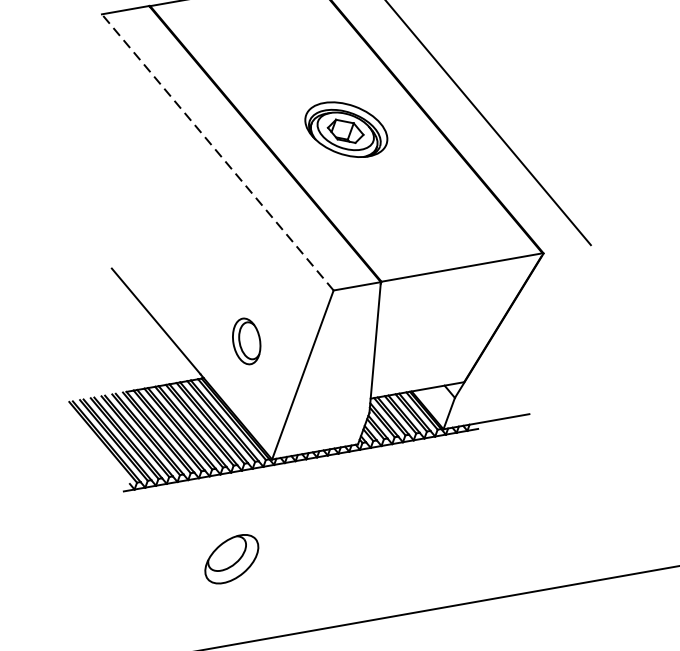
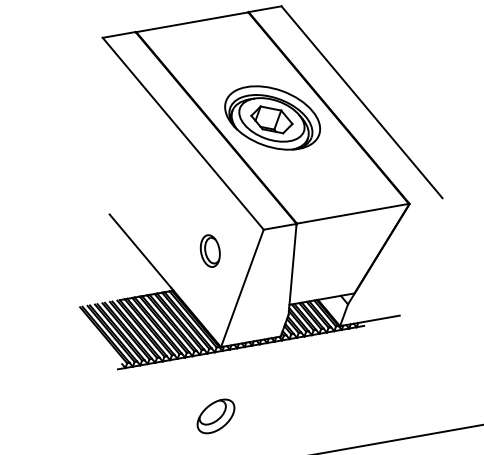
part: (346, 128) -> (272, 117), size x1.67
line: (216, 152) -> (182, 133), dashed -> solid
part: (245, 340) -> (209, 250), moved
part: (231, 559) -> (215, 416), moved

